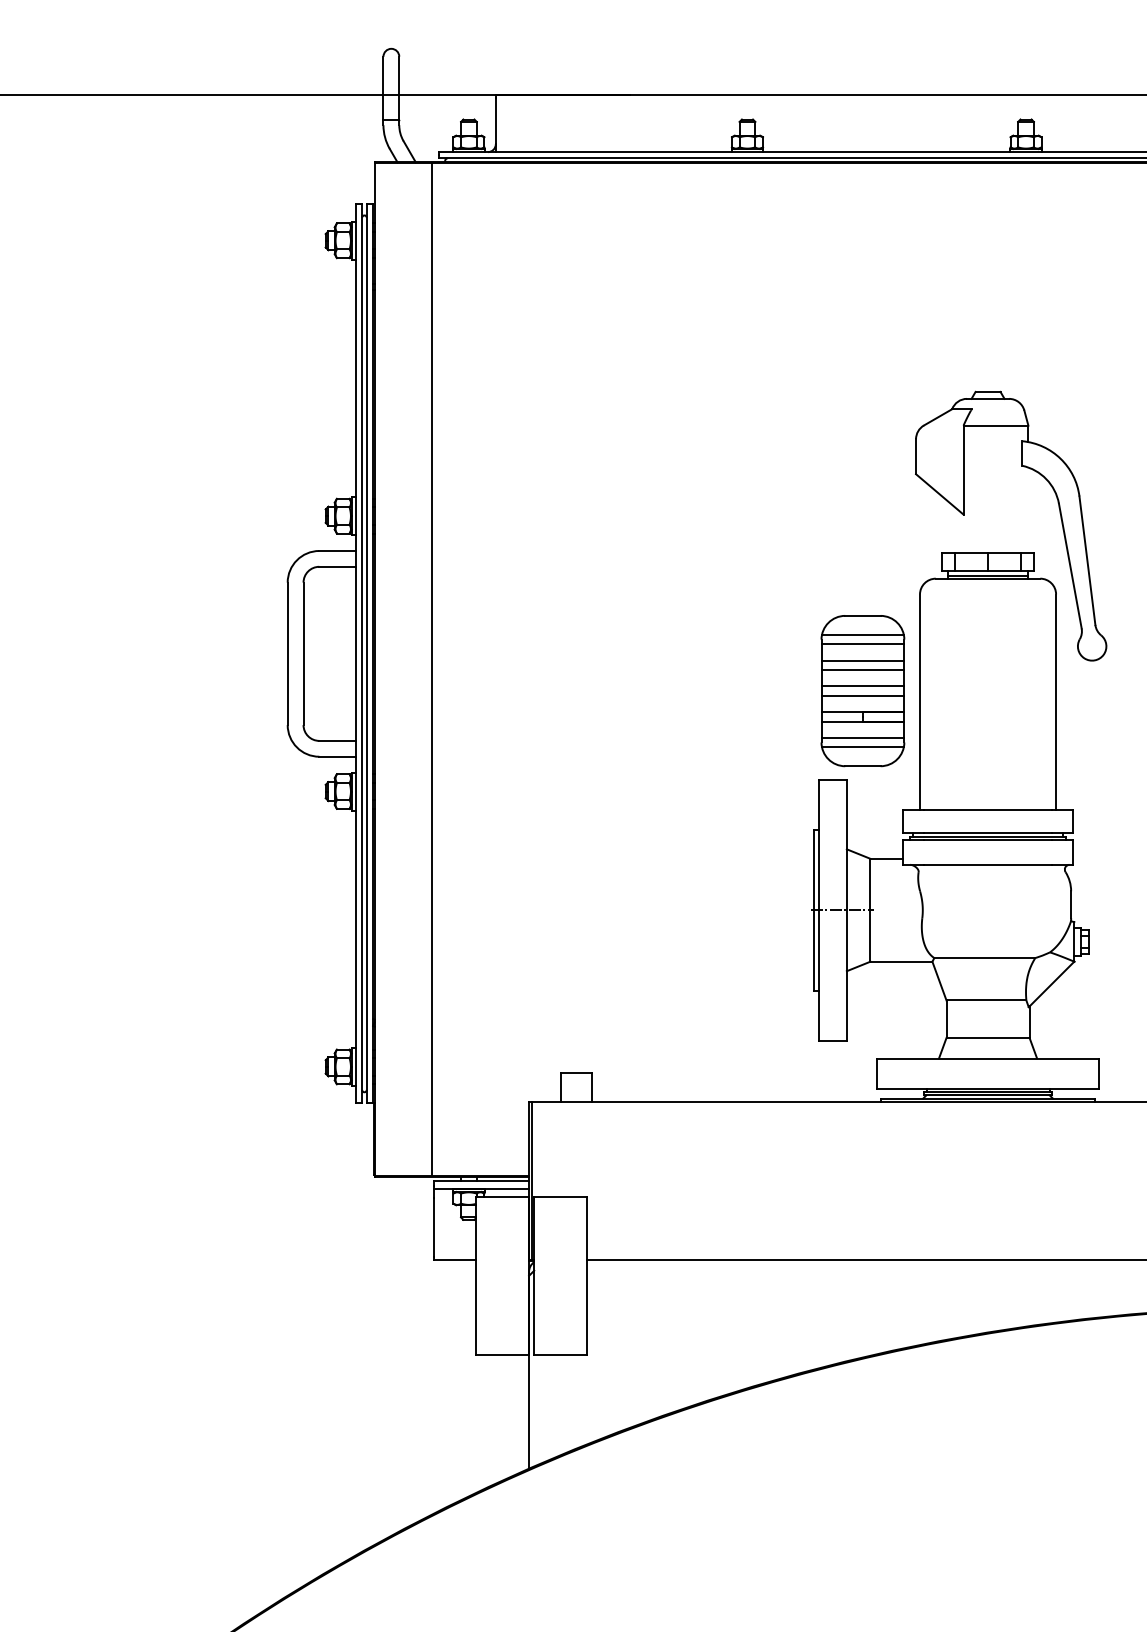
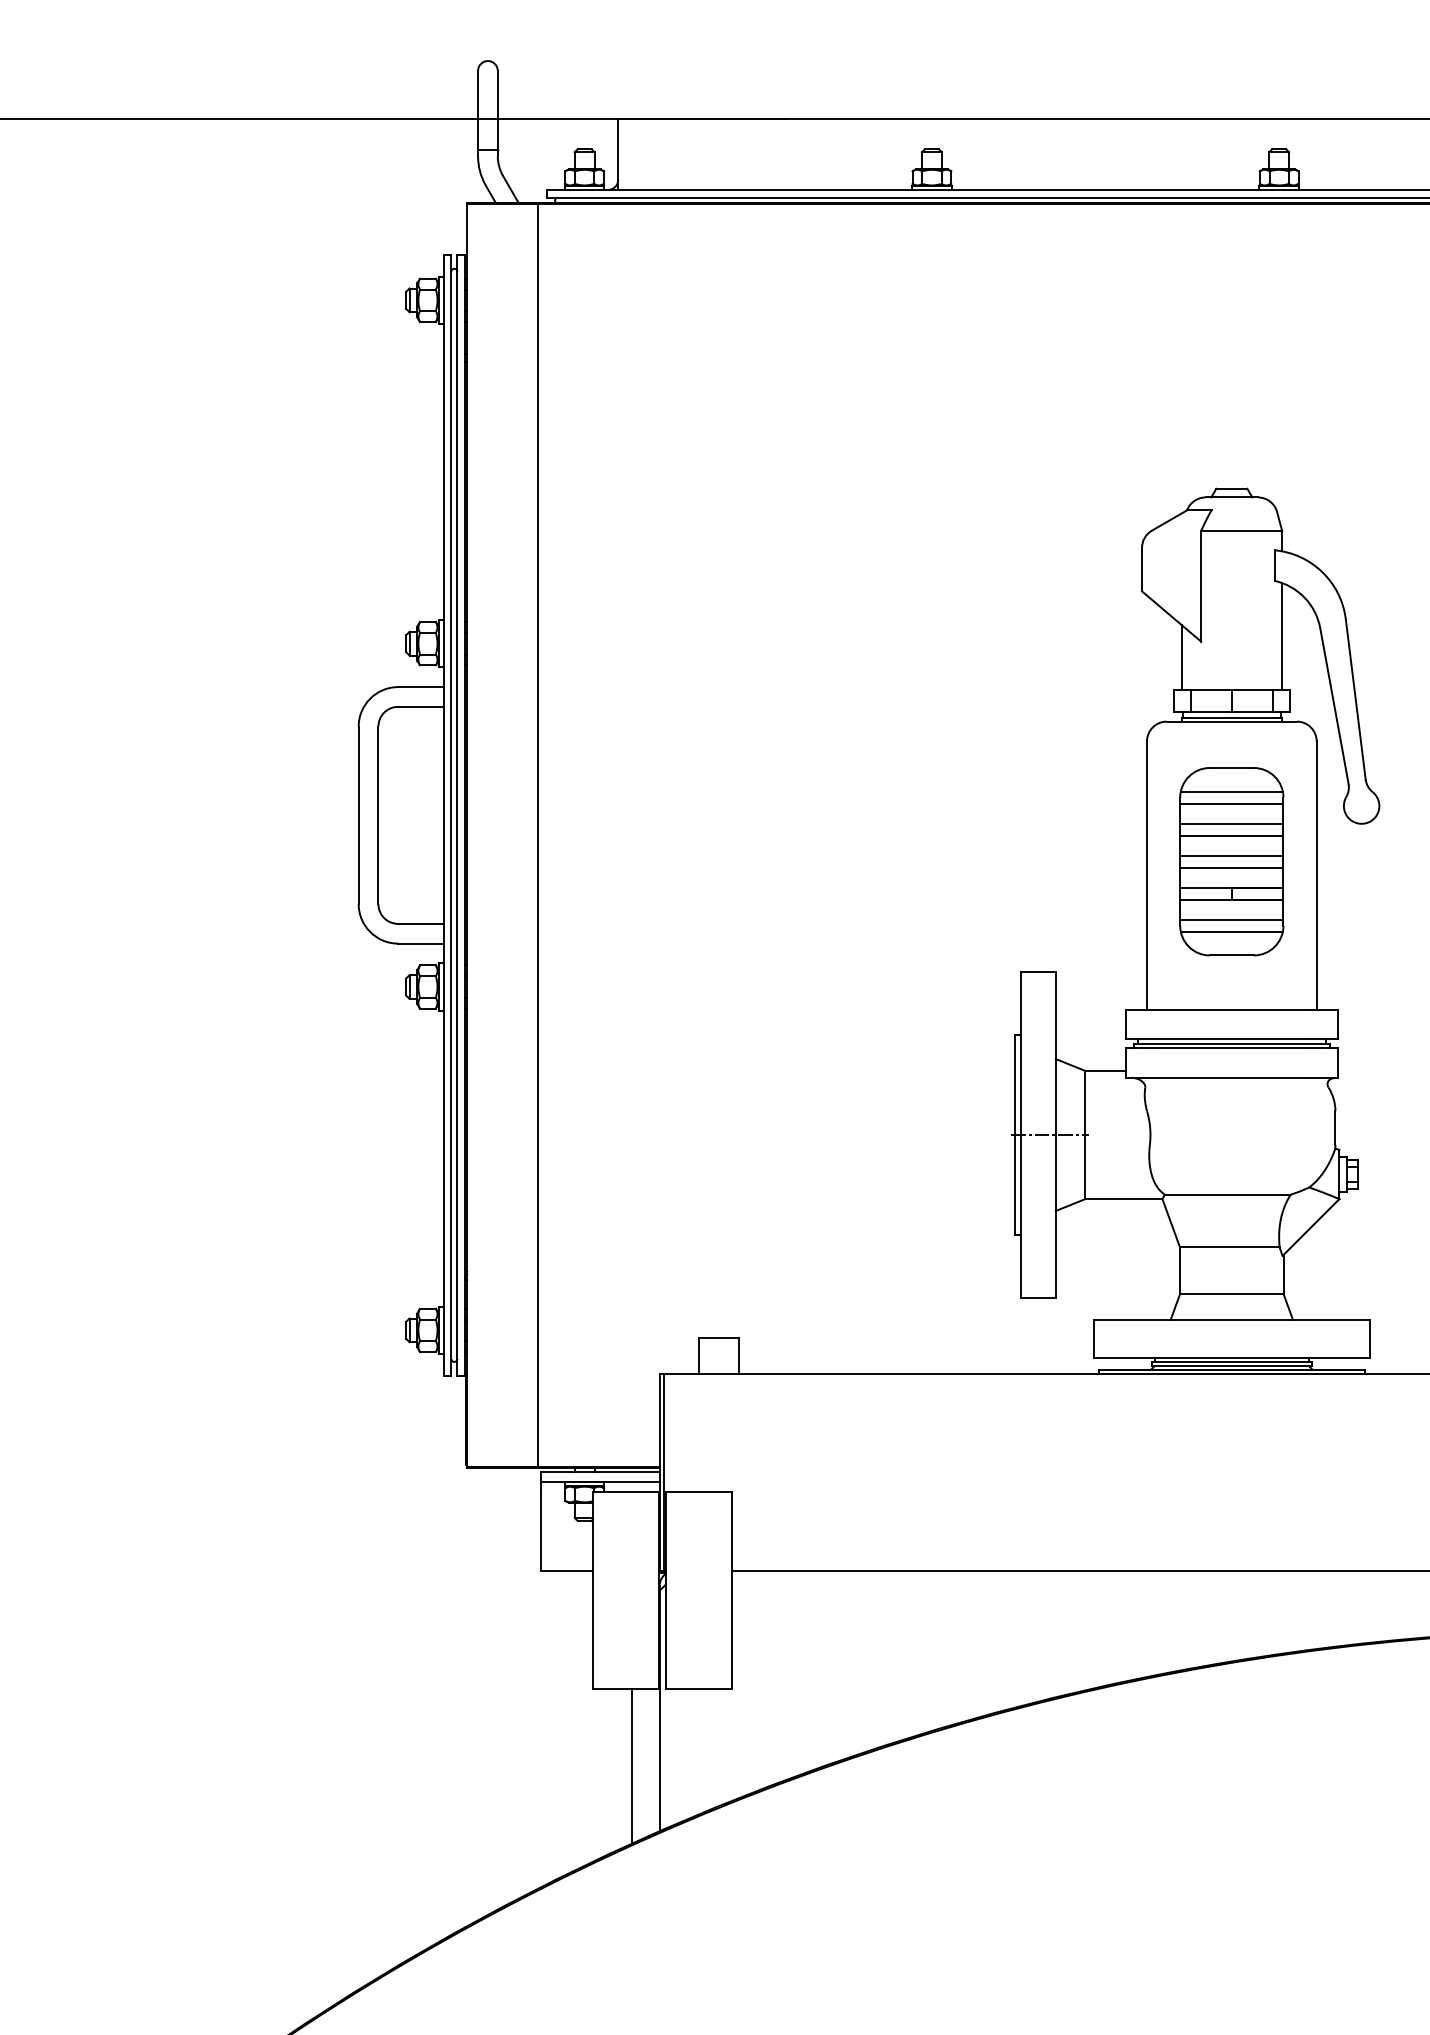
line: (1028, 510) -> (1282, 636), added
line: (947, 527) -> (1181, 657), added
part: (862, 690) -> (1231, 861), moved
line: (506, 1416) -> (631, 1766), added

